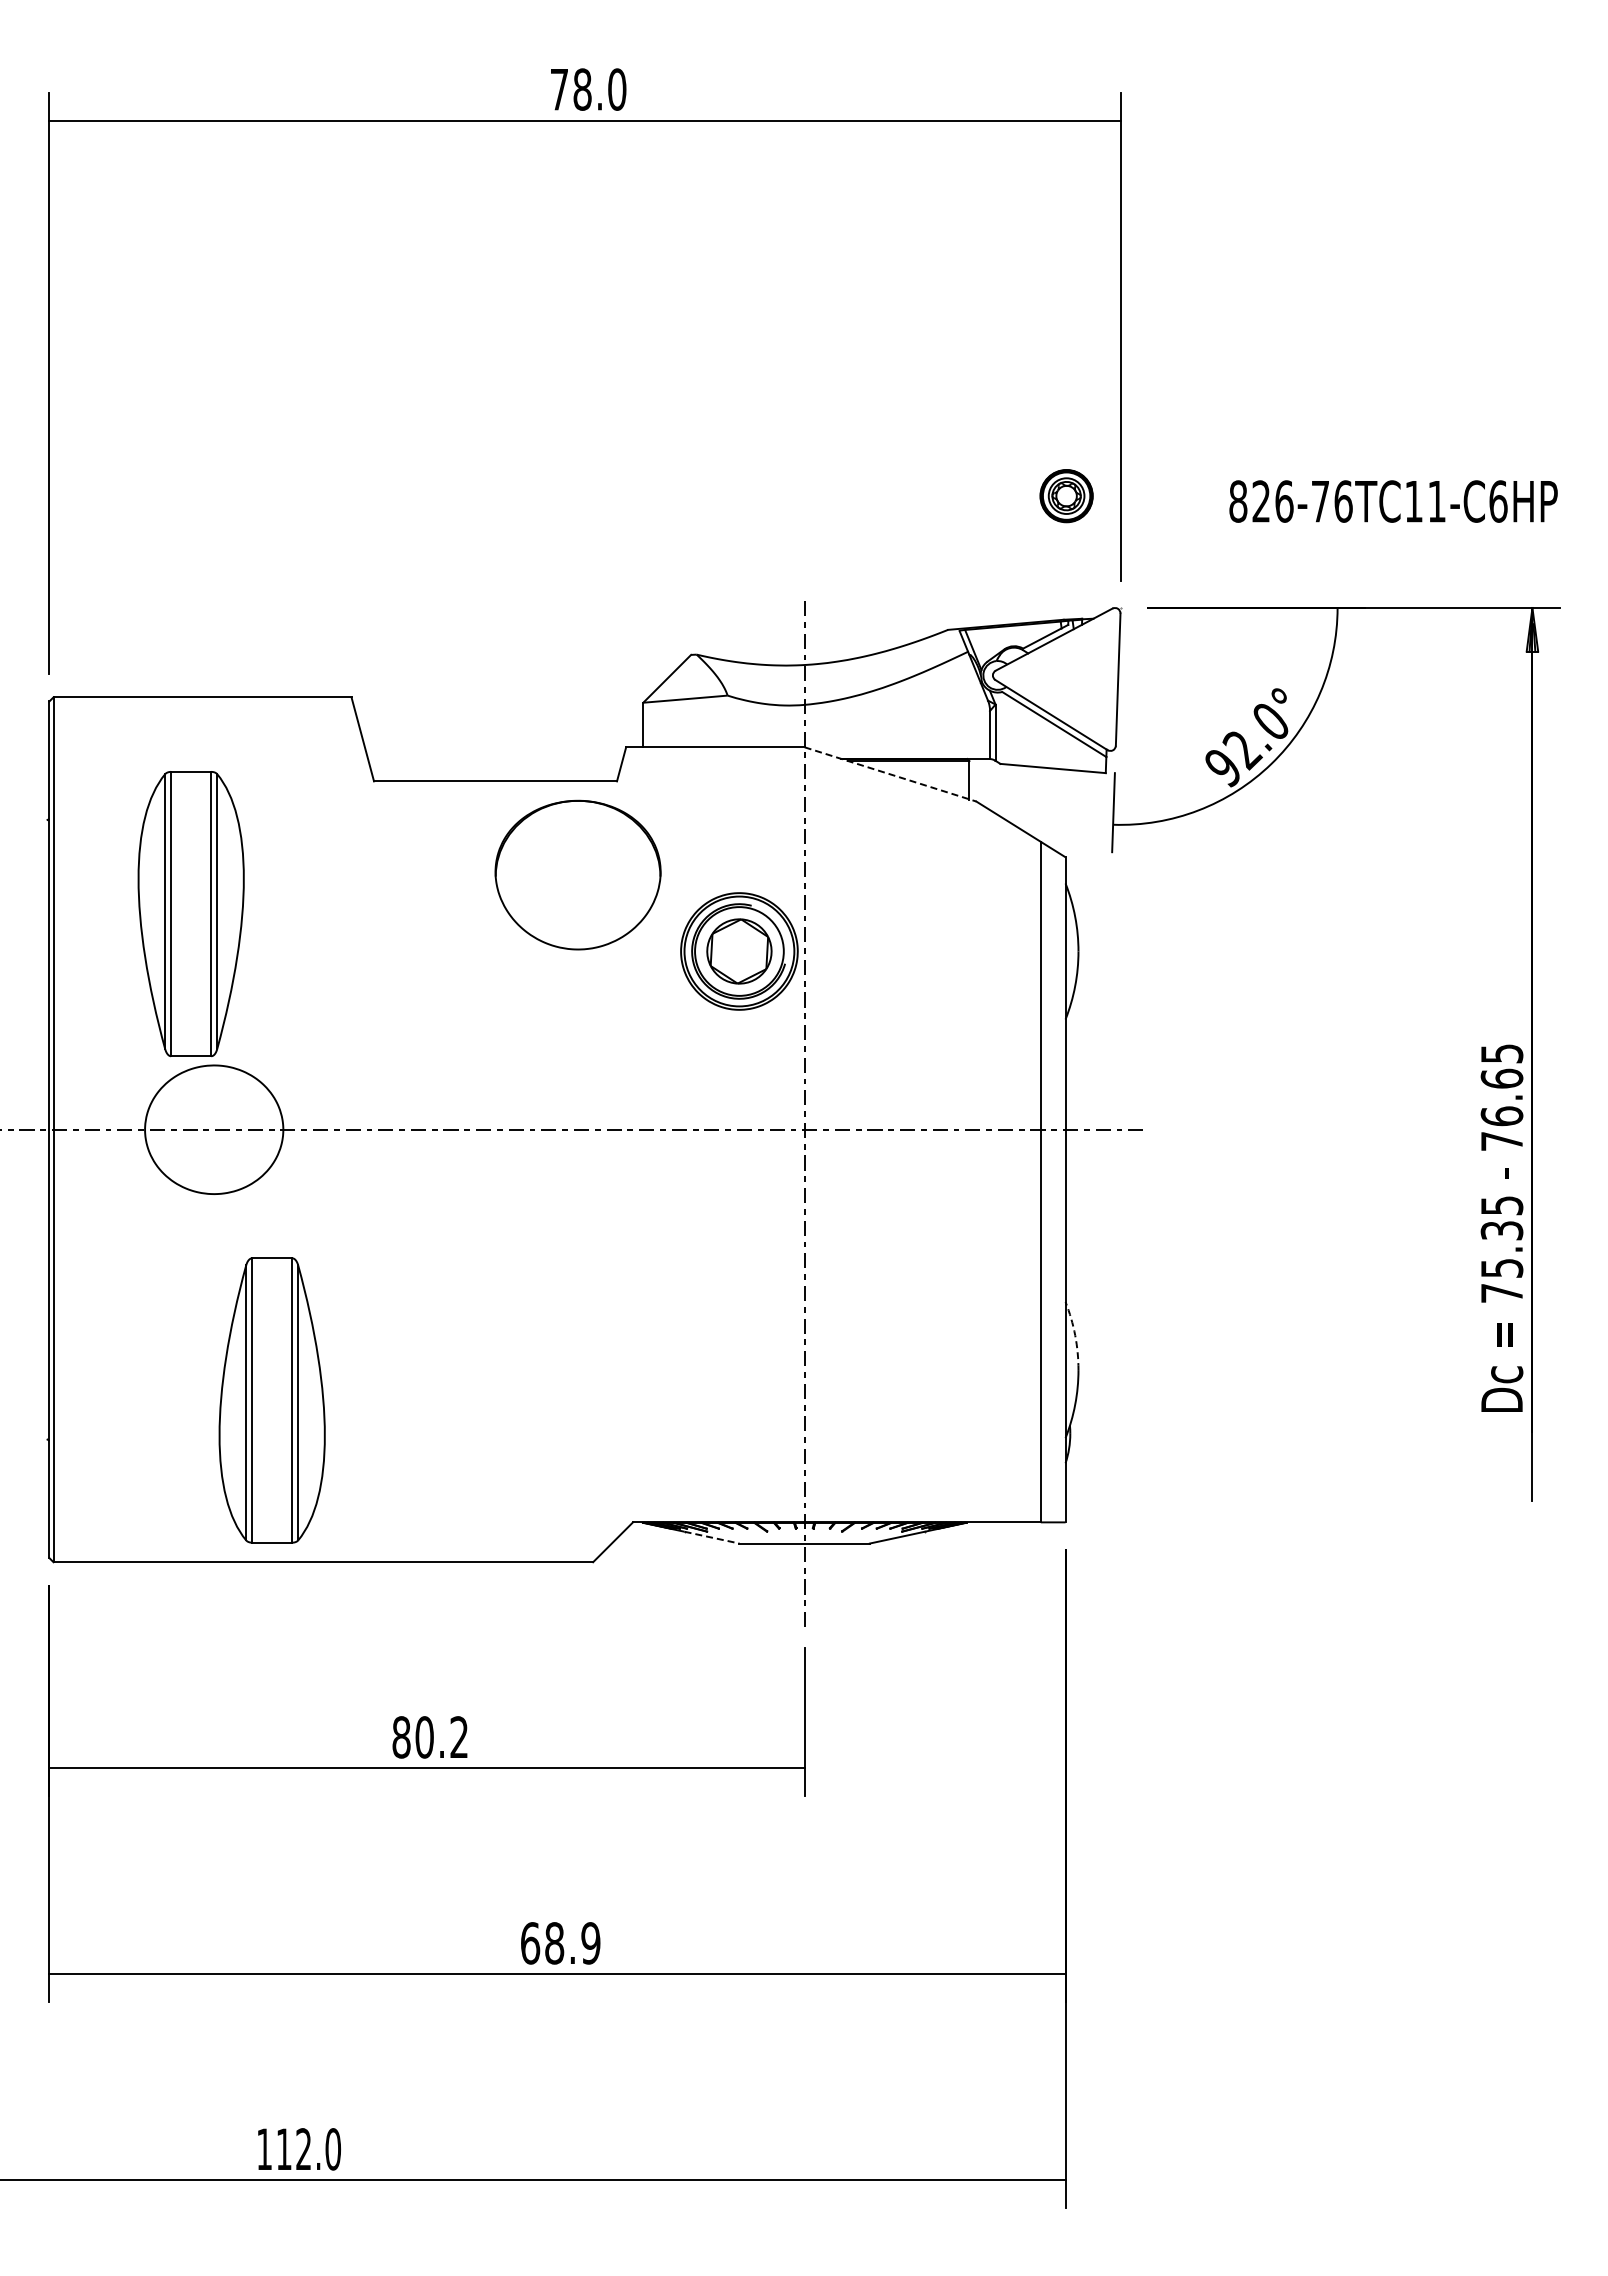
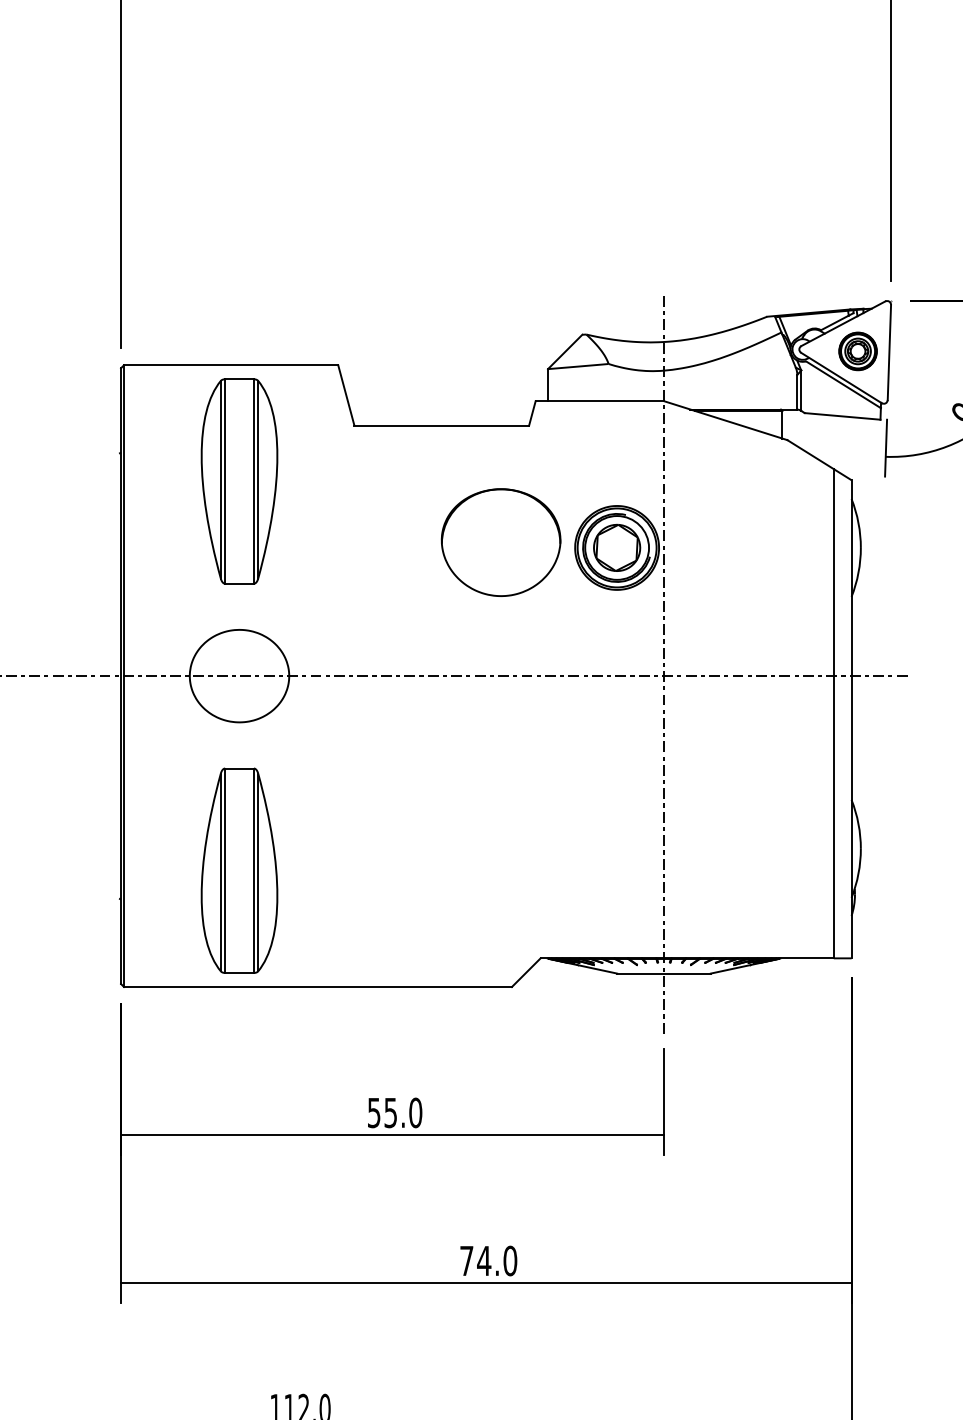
part: (1066, 496) -> (857, 351), moved
line: (890, 774) -> (725, 420), dashed -> solid
part: (577, 874) -> (500, 542), moved
part: (190, 914) -> (239, 481), moved
arc: (1075, 1335) -> (858, 824), dashed -> solid
part: (271, 1400) -> (239, 870), moved
line: (712, 1537) -> (597, 969), dashed -> solid
text: (430, 1737) -> (395, 1113), 80.2 -> 55.0
text: (560, 1943) -> (488, 1261), 68.9 -> 74.0

